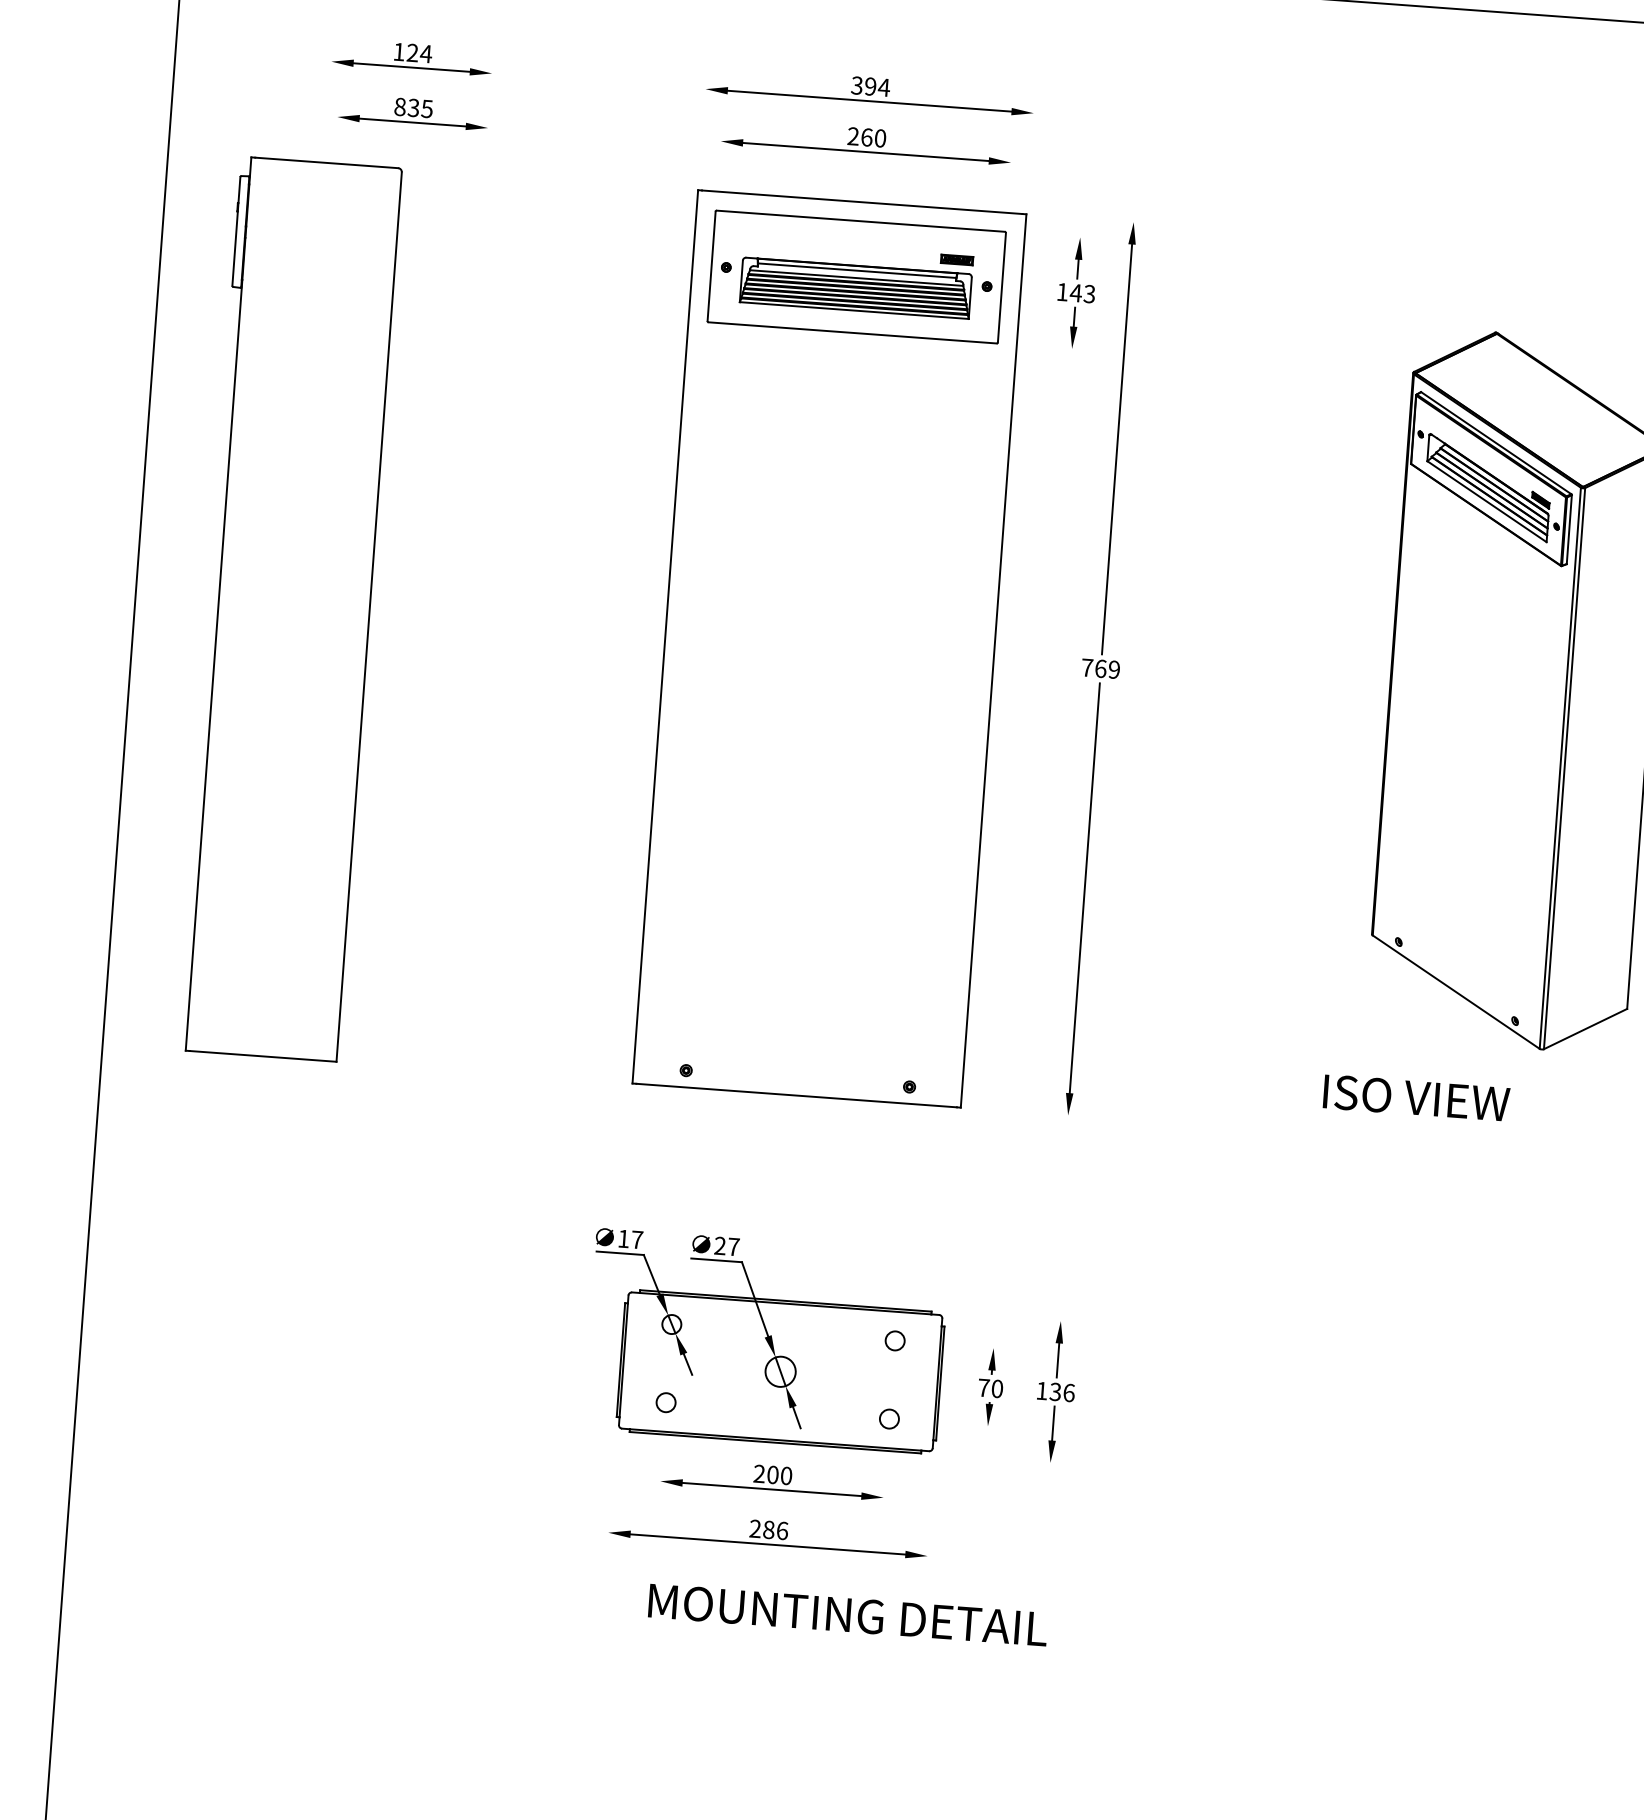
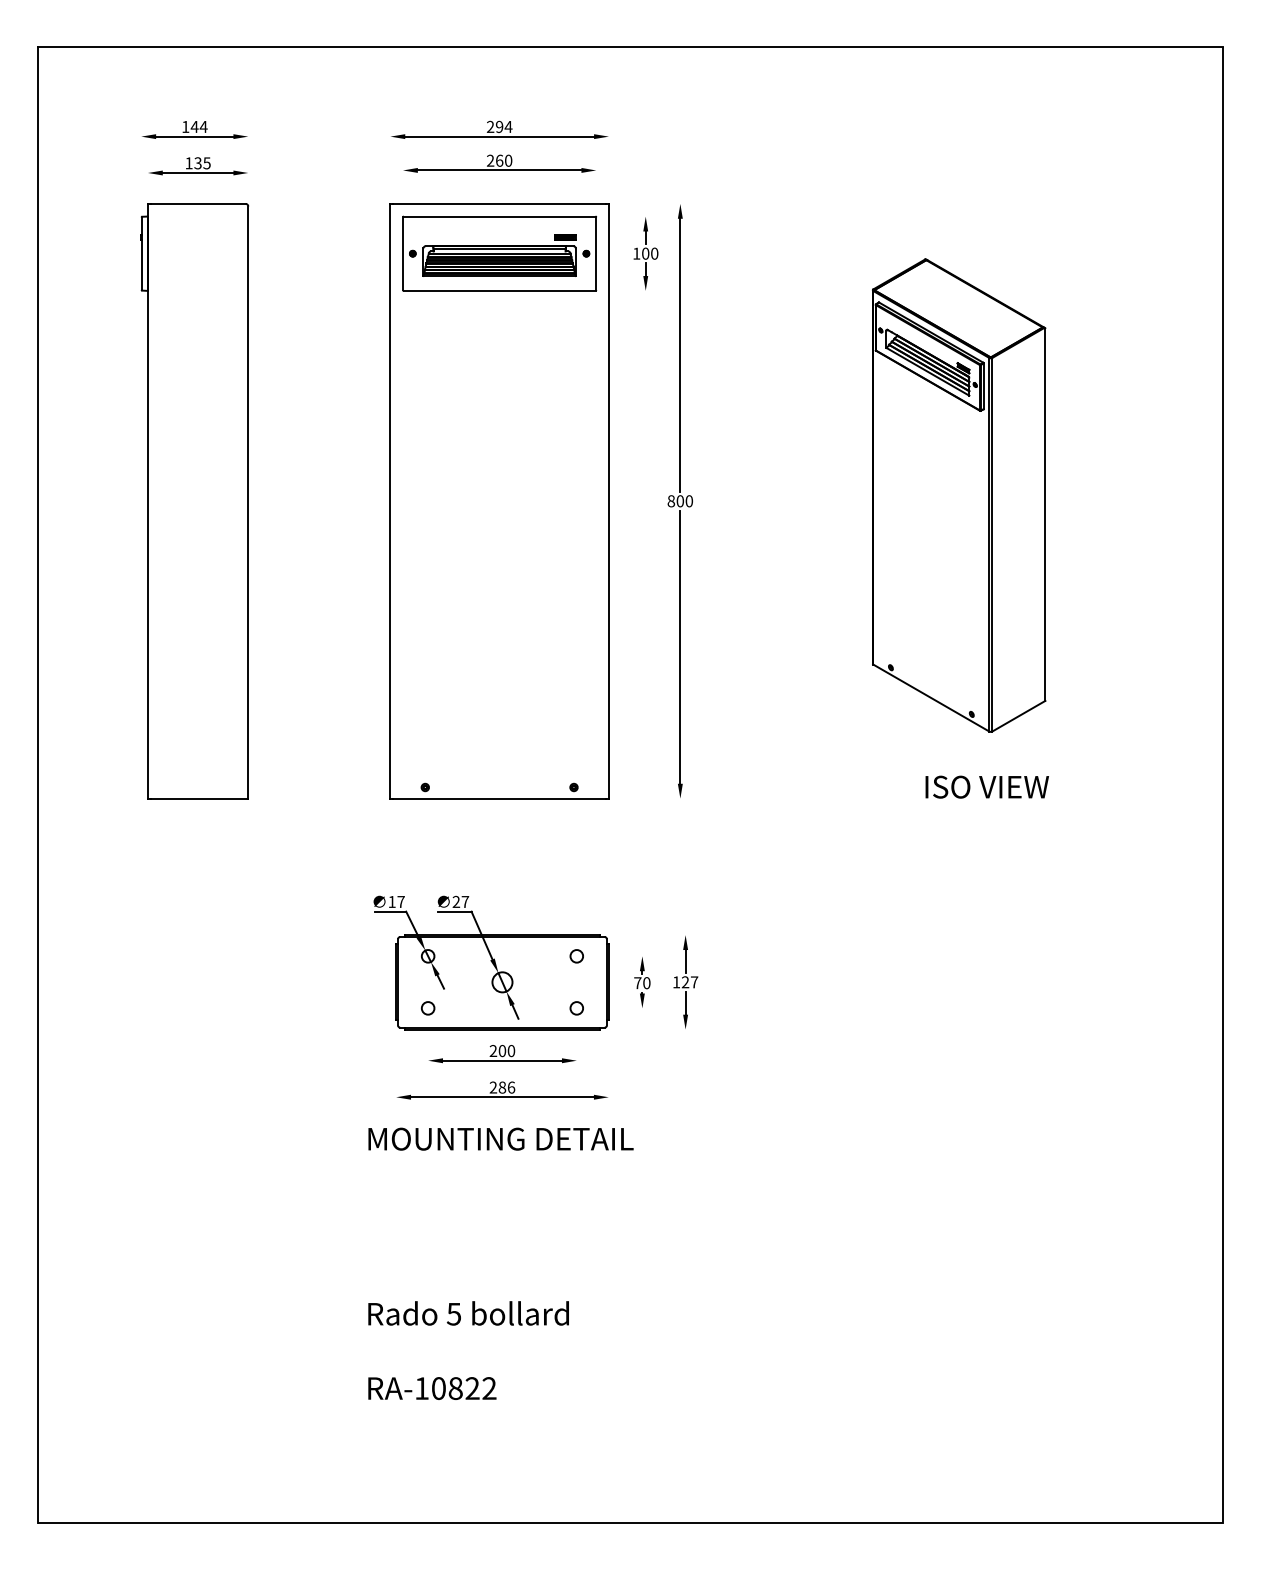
text: (412, 52) -> (194, 126), 124 -> 144
text: (856, 86) -> (490, 127), 394 -> 294
text: (399, 107) -> (188, 163), 835 -> 135
text: (1081, 293) -> (649, 253), 143 -> 100
part: (288, 609) -> (194, 501), moved
text: (1101, 669) -> (680, 501), 769 -> 800
text: (1415, 1096) -> (986, 786), moved
text: (1061, 1392) -> (689, 982), 136 -> 127
text: (847, 1614) -> (500, 1138), moved

